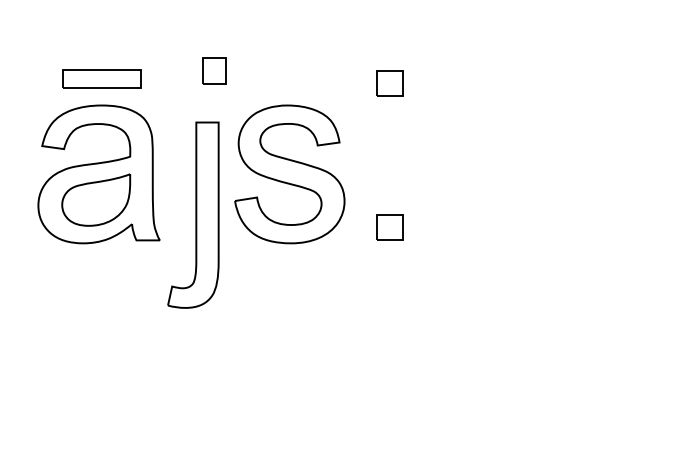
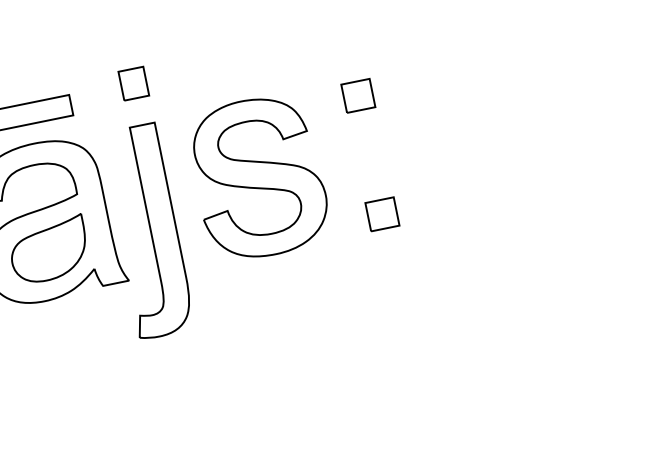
part: (214, 70) -> (133, 82), moved
part: (389, 83) -> (357, 96), moved
part: (193, 214) -> (147, 230), moved

